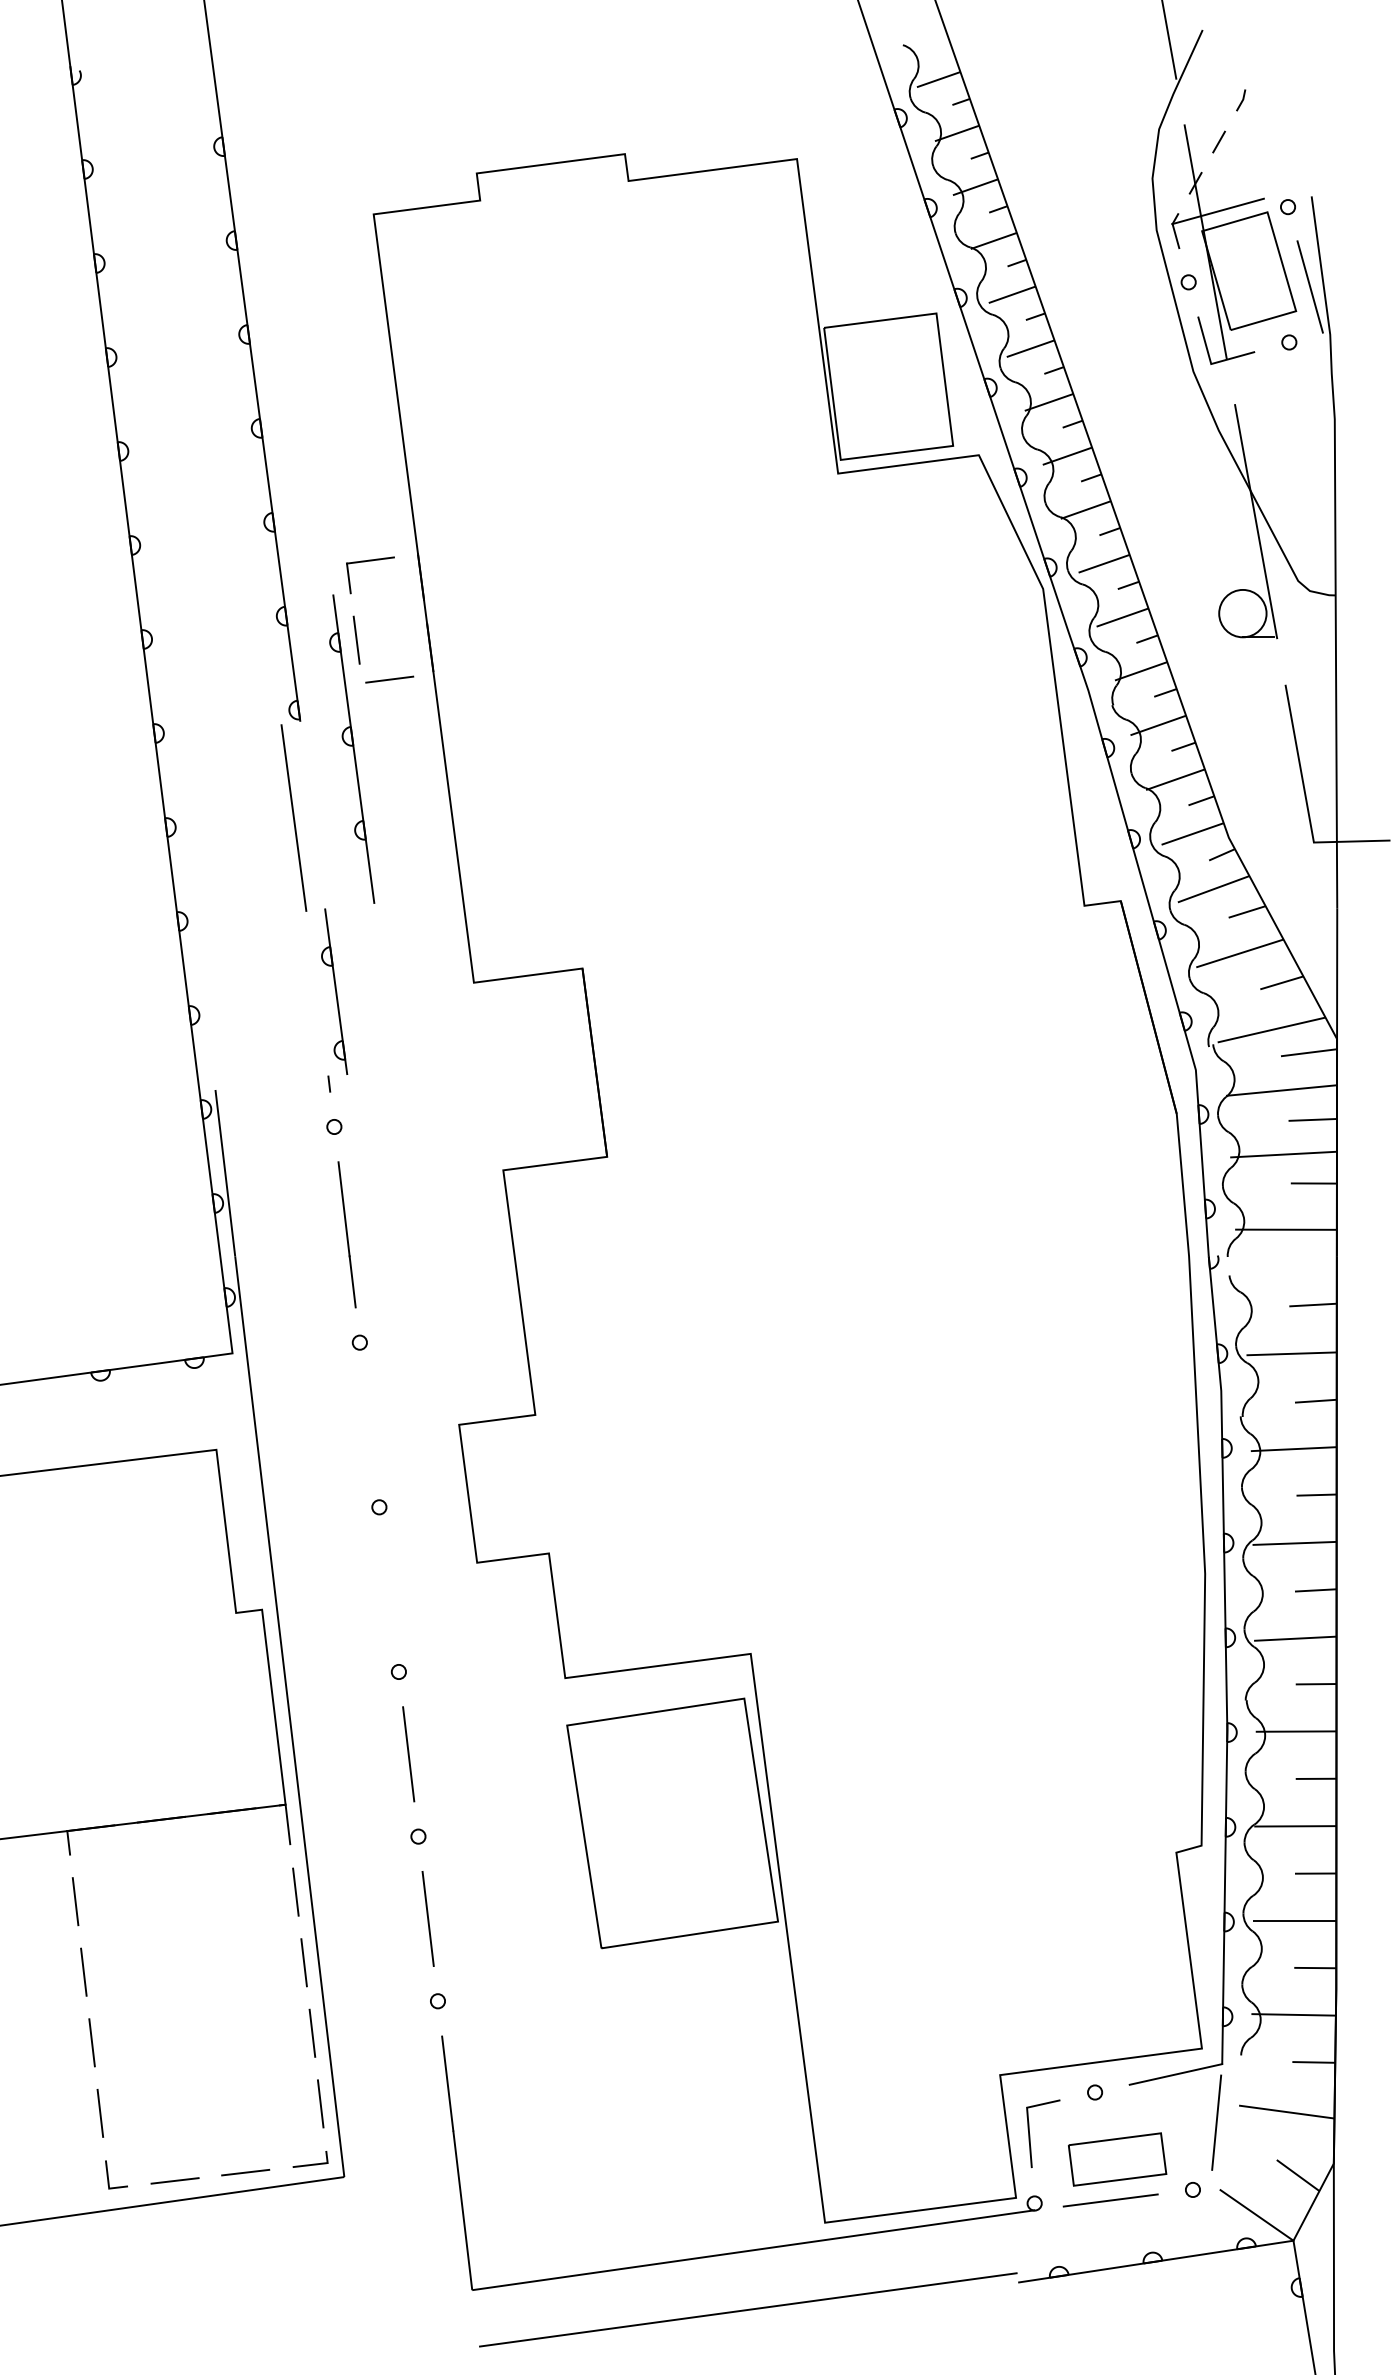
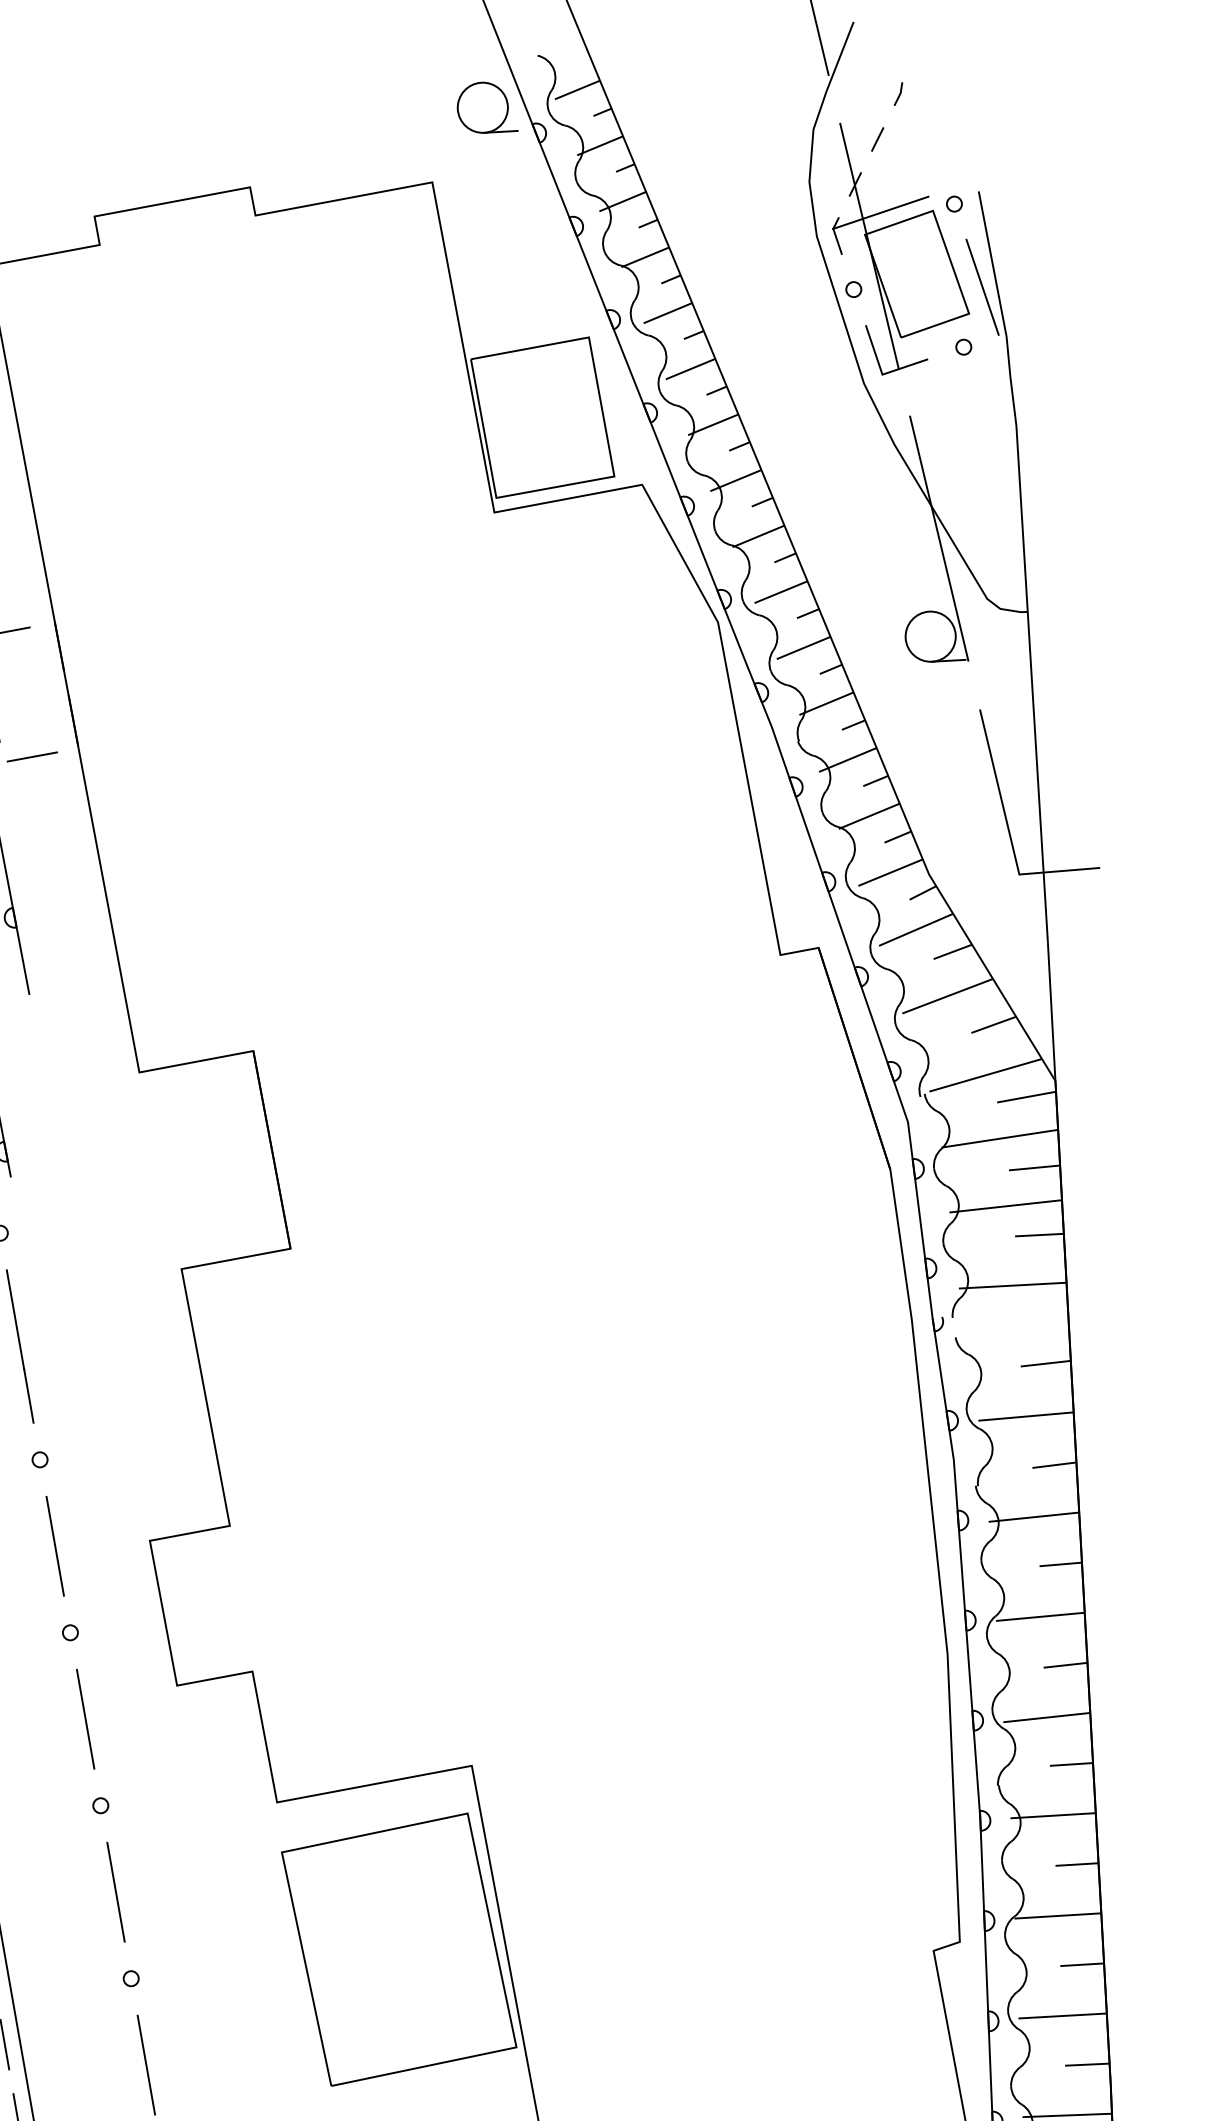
part: (852, 90) -> (486, 106), added
line: (369, 1424) -> (55, 1545), added
line: (388, 1589) -> (84, 1719), added

